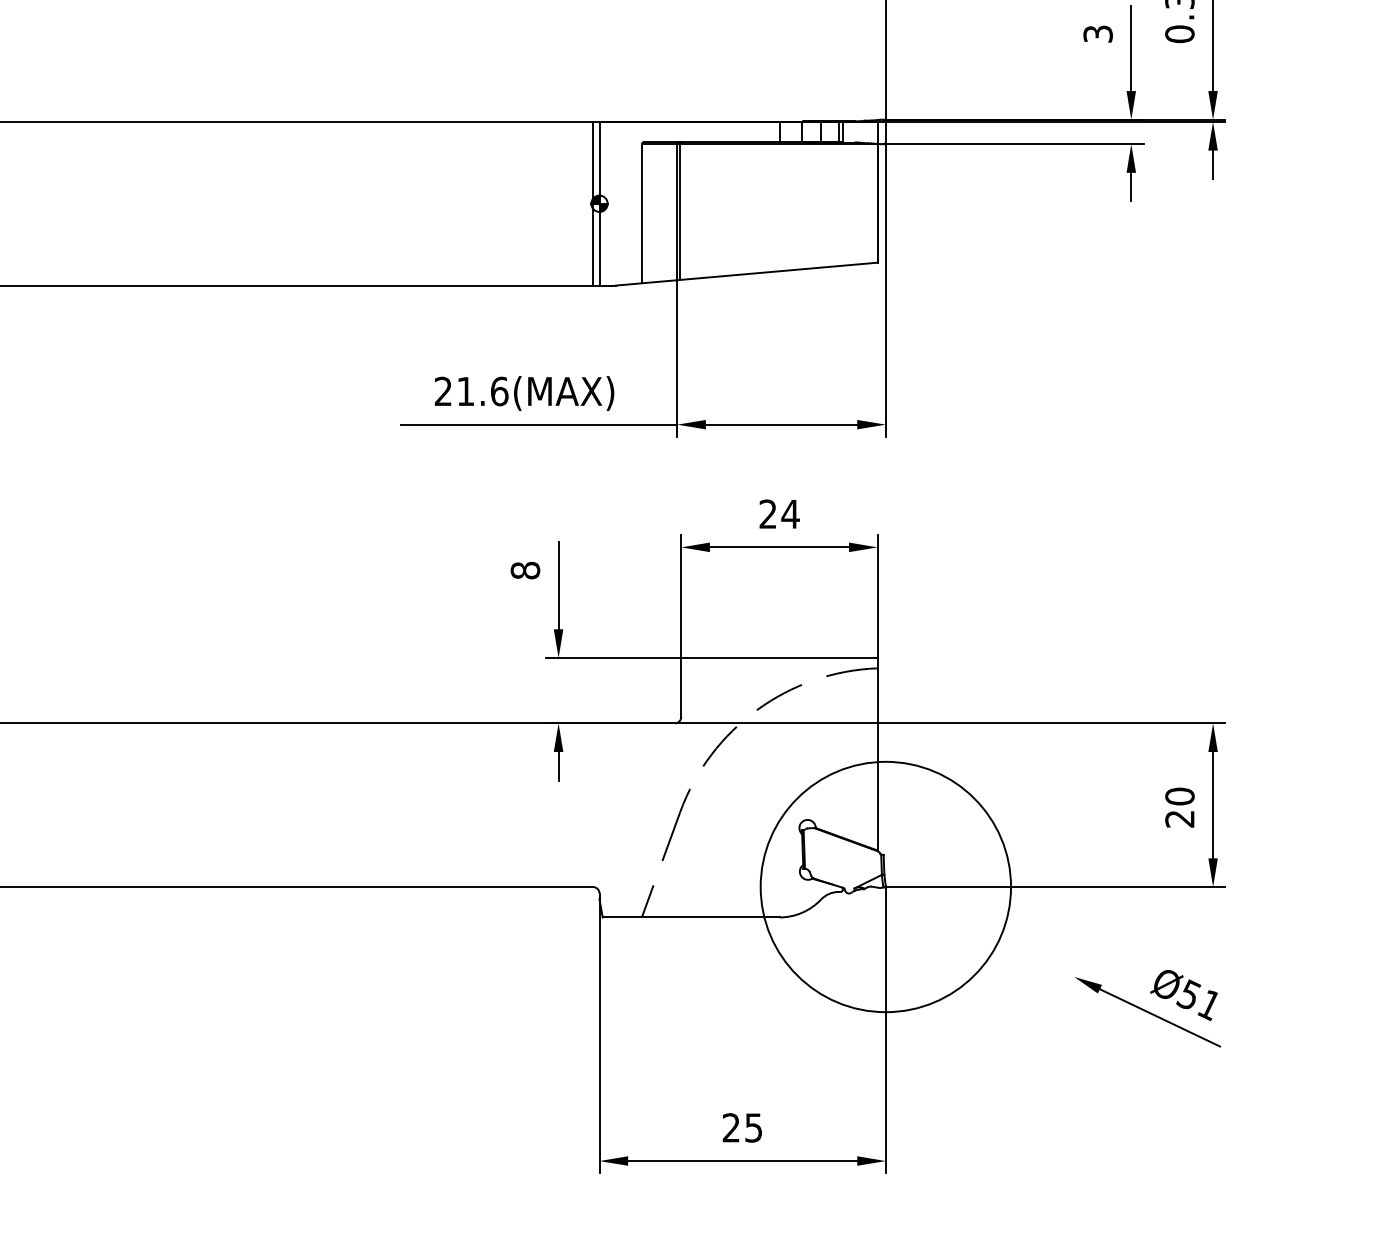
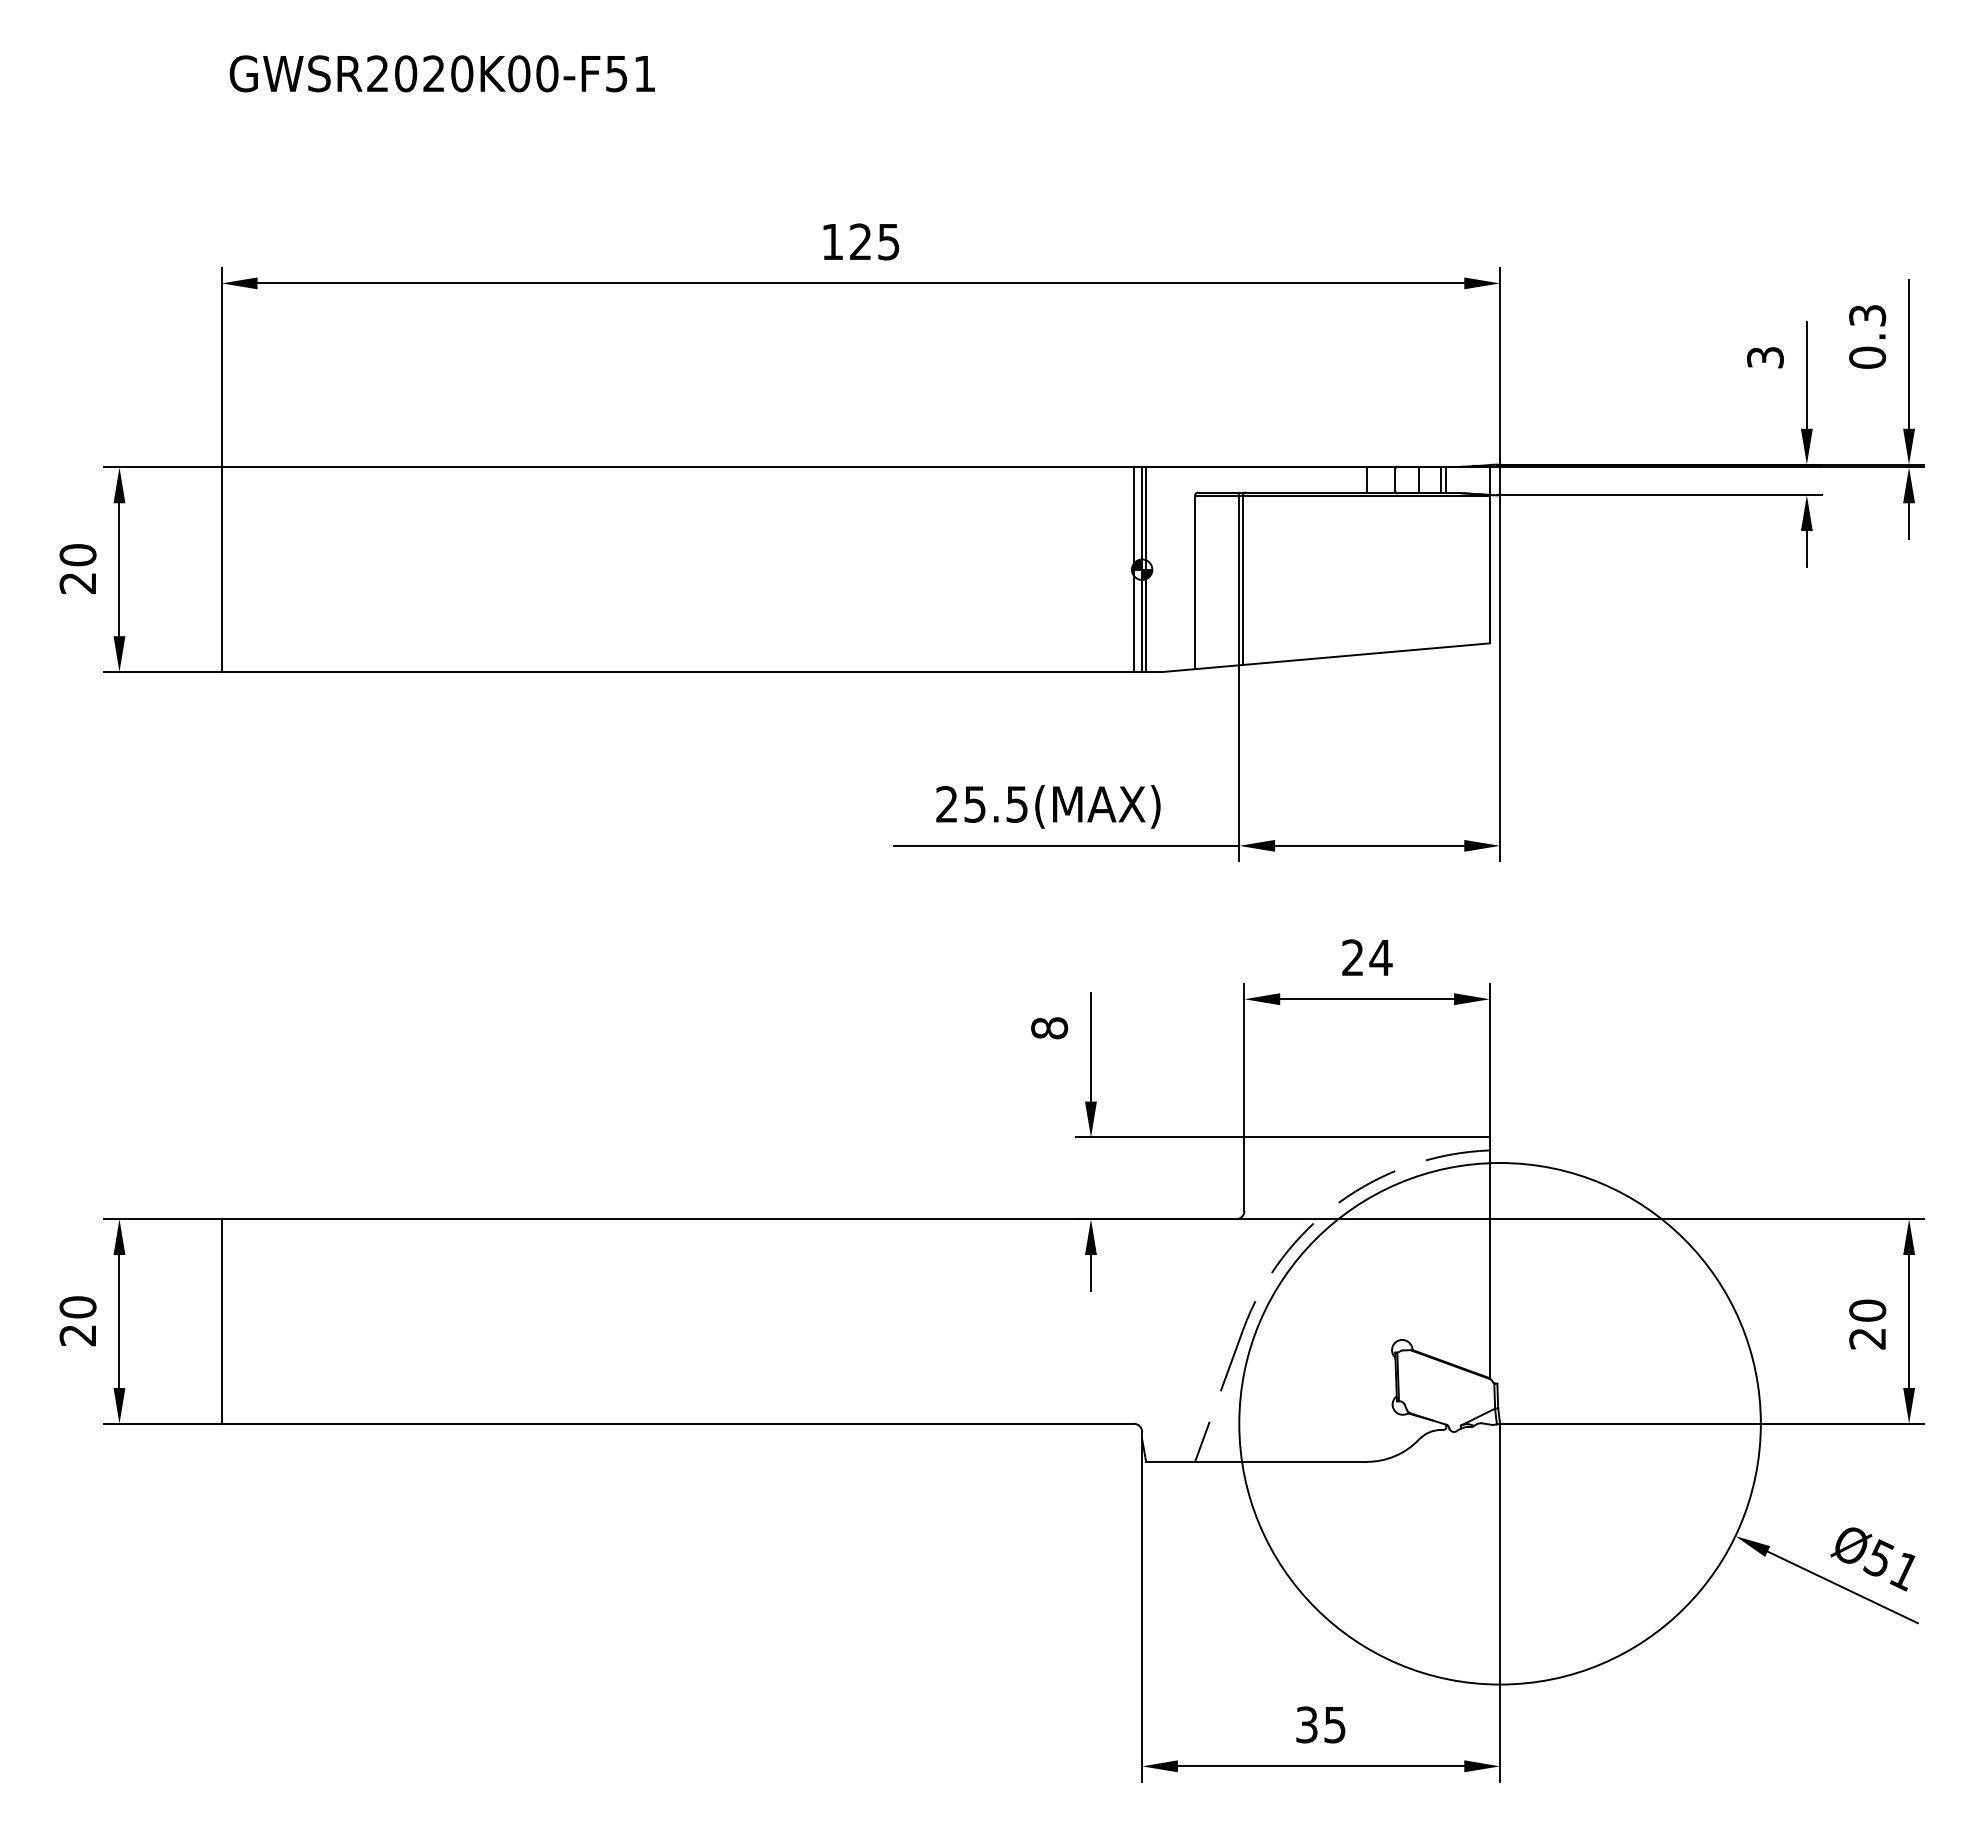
line: (603, 203) -> (1146, 569), added
text: (483, 391) -> (996, 804), 21.6(MAX) -> 25.5(MAX)
circle: (885, 886) -> (1499, 1423), size x1.67
text: (731, 1127) -> (1306, 1724), 25 -> 35

